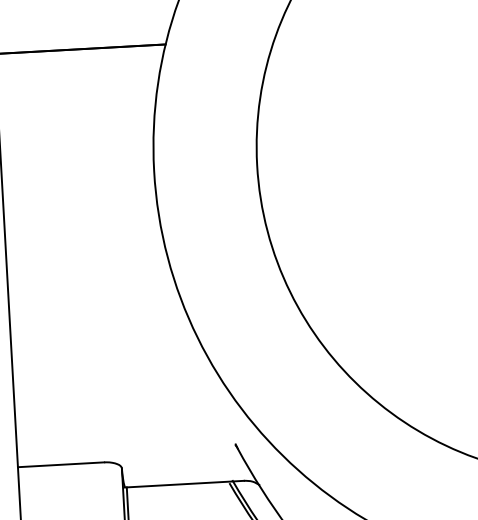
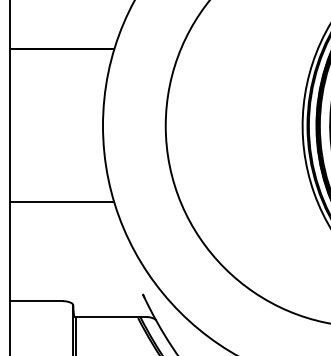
line: (94, 300) -> (62, 202), added

